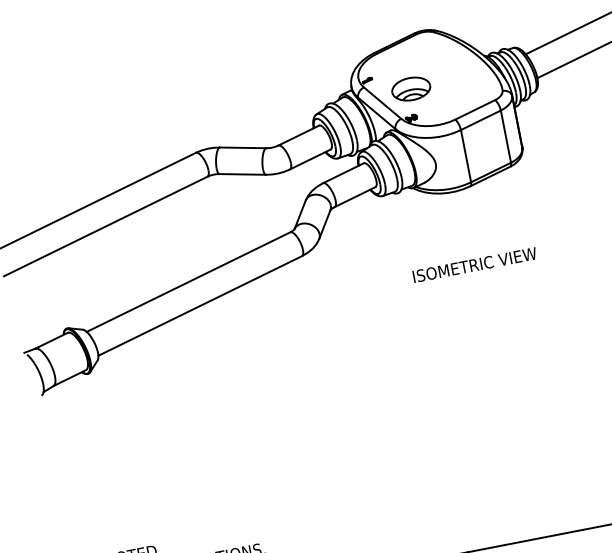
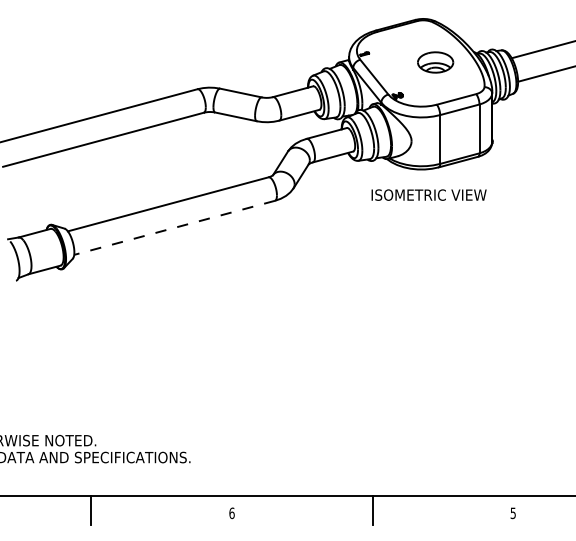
part: (411, 89) -> (435, 62), moved
text: (474, 264) -> (428, 194), moved
line: (200, 305) -> (174, 227), solid -> dashed

